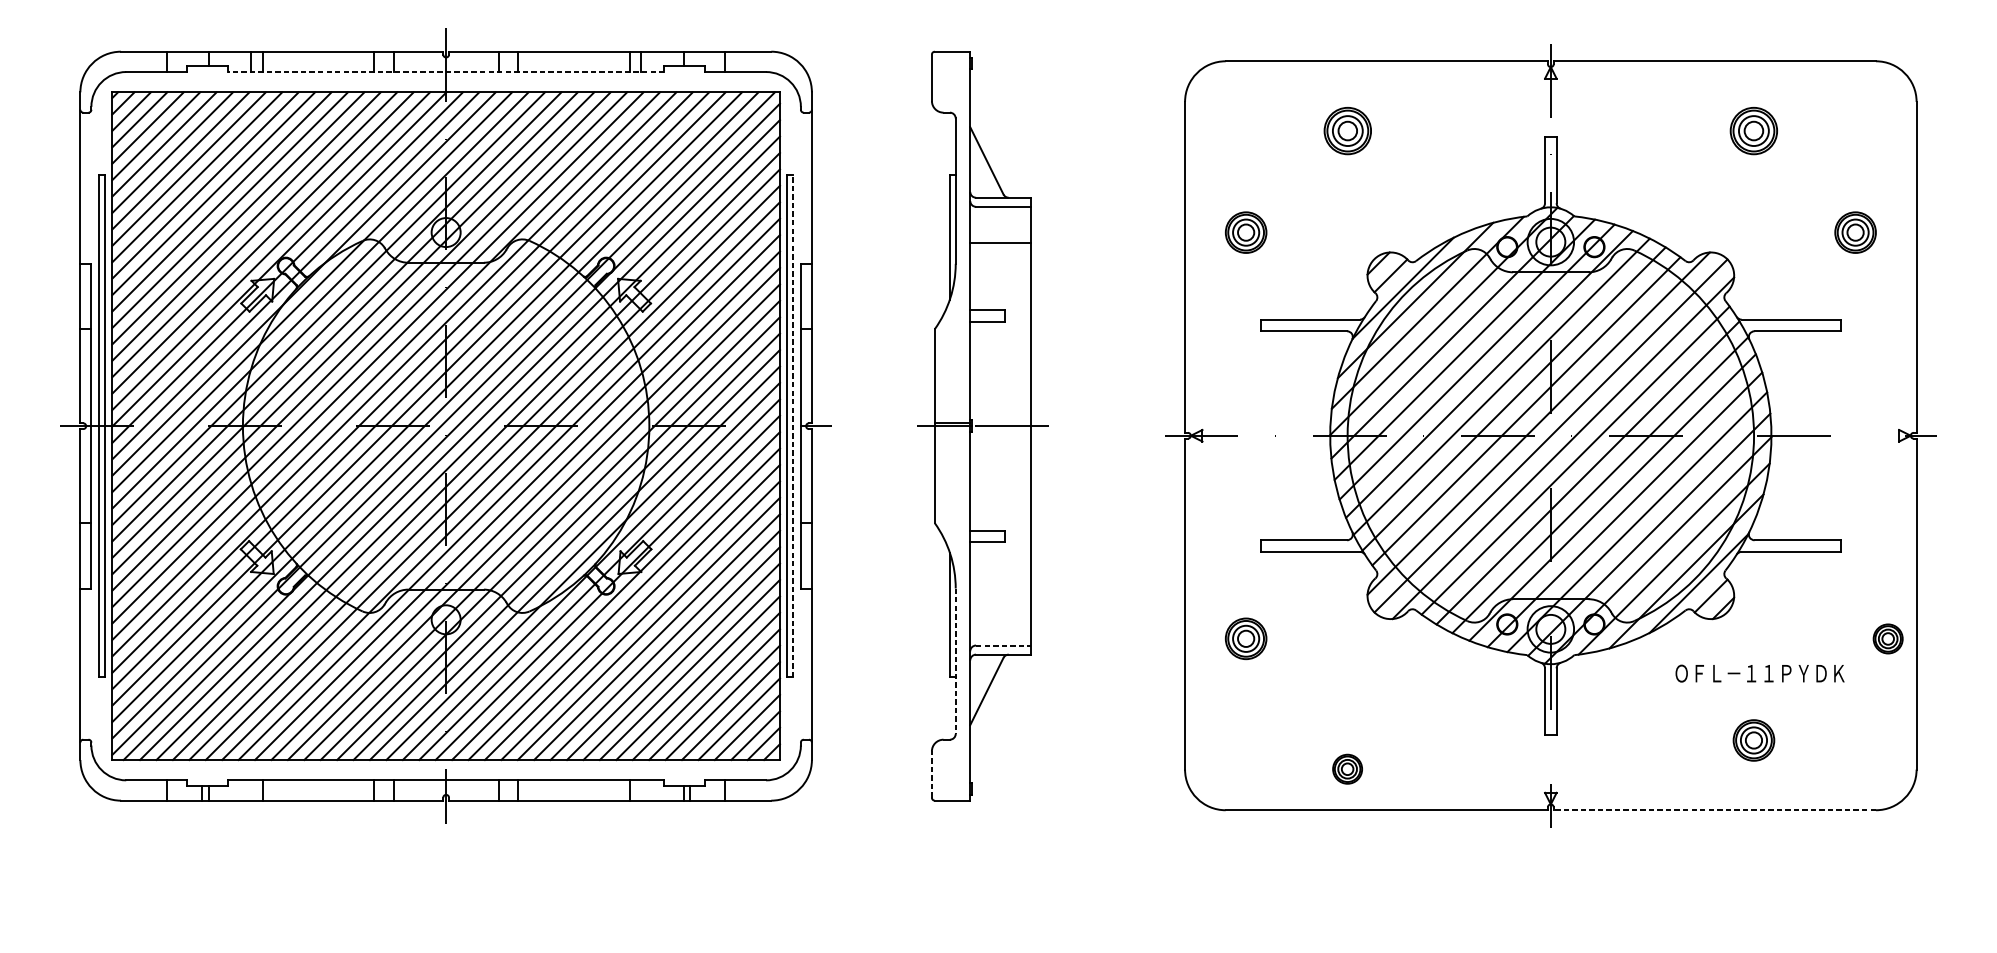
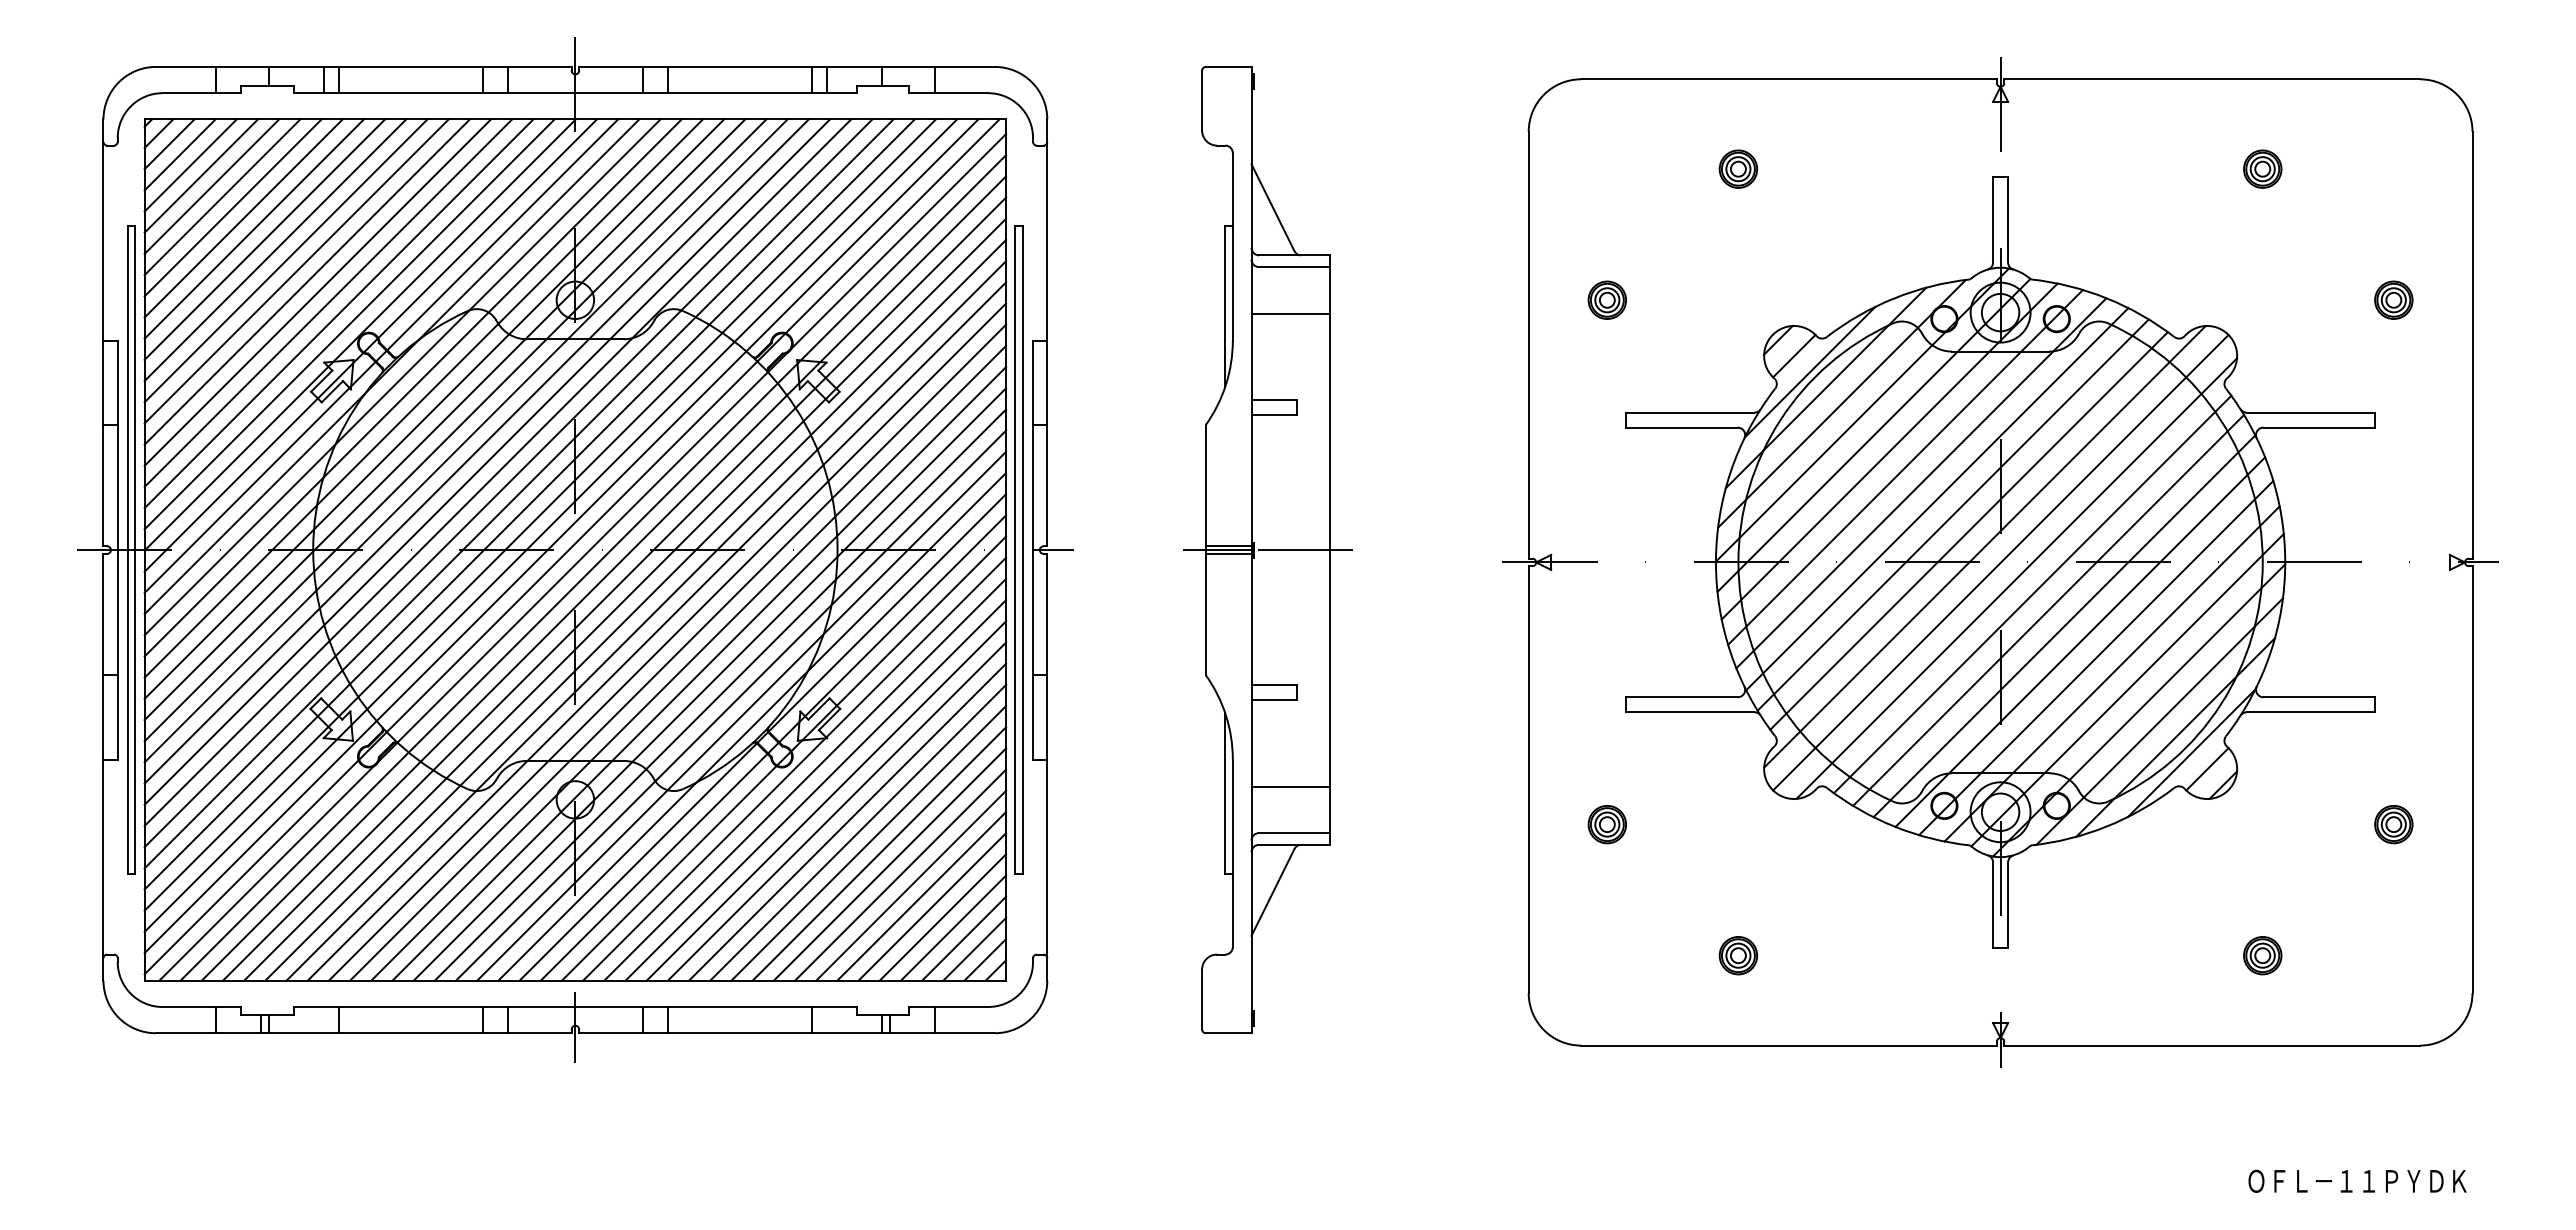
line: (446, 72) -> (575, 93), dashed -> solid
part: (1346, 130) -> (1737, 168), size x0.62
part: (1753, 130) -> (2262, 168), size x0.62
part: (1245, 231) -> (1606, 299), size x0.71
part: (1855, 231) -> (2393, 299), size x0.71
line: (792, 426) -> (1022, 550), dashed -> solid
line: (952, 428) -> (1228, 553), added
line: (1000, 609) -> (1290, 786), added
part: (1245, 638) -> (1606, 824), size x0.71
part: (1887, 638) -> (2393, 824), moved
line: (1003, 645) -> (1294, 833), dashed -> solid
line: (955, 661) -> (1232, 853), dashed -> solid
text: (1760, 672) -> (2357, 1180), moved
part: (1753, 740) -> (2262, 955), size x0.71
part: (1346, 769) -> (1737, 955), moved
line: (932, 774) -> (1202, 999), dashed -> solid
line: (1715, 810) -> (2212, 1045), dashed -> solid

